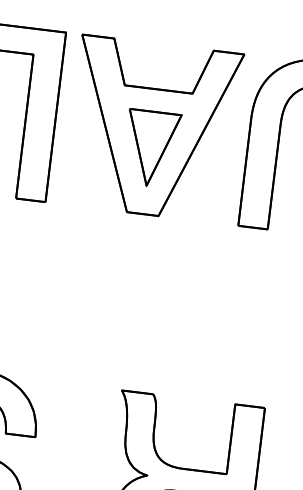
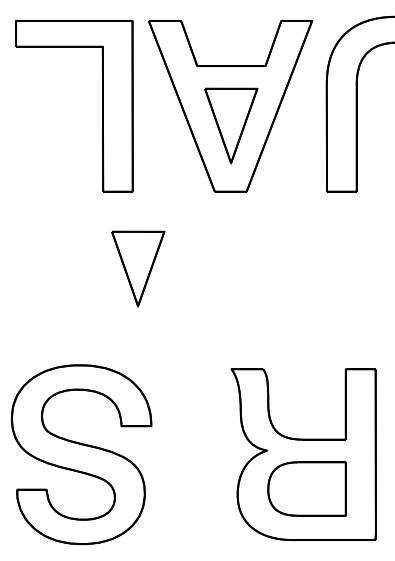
part: (41, 279) -> (138, 268), added

